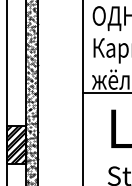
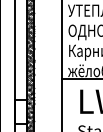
hatch: (16, 144) -> (20, 111), removed

